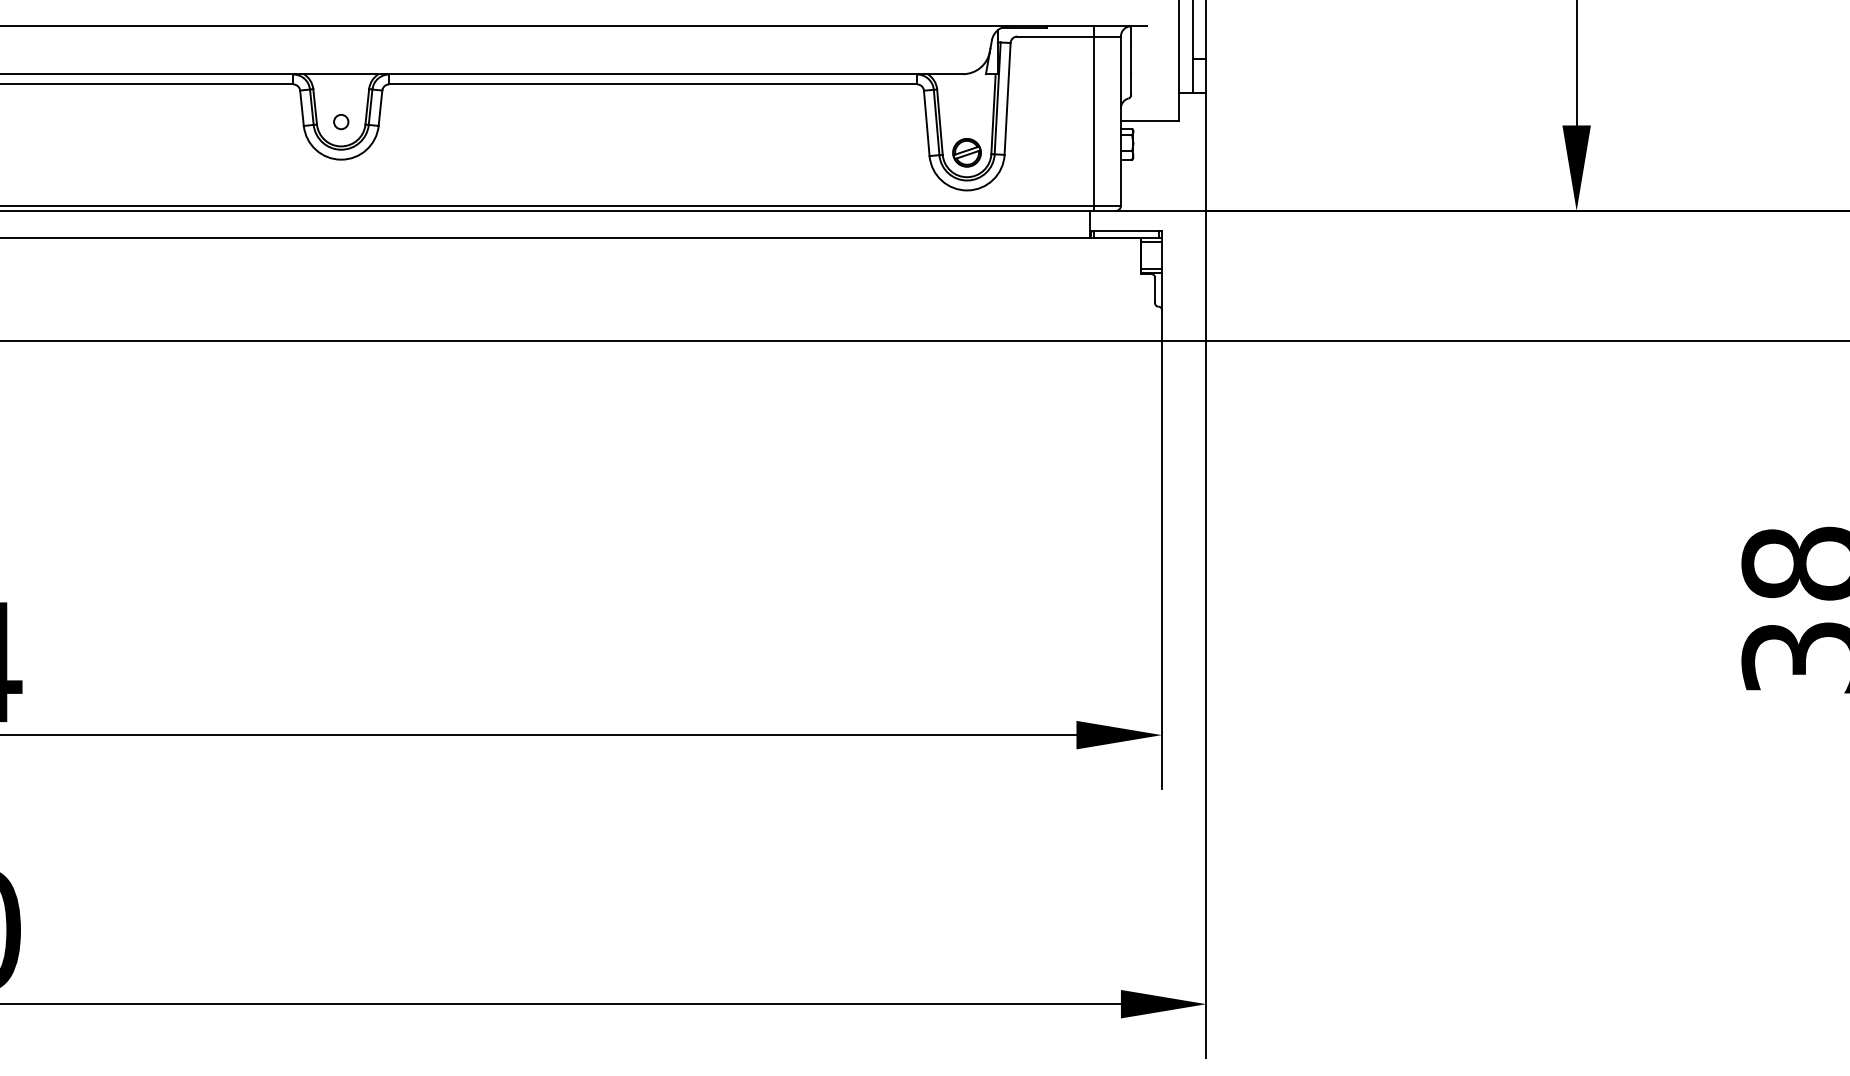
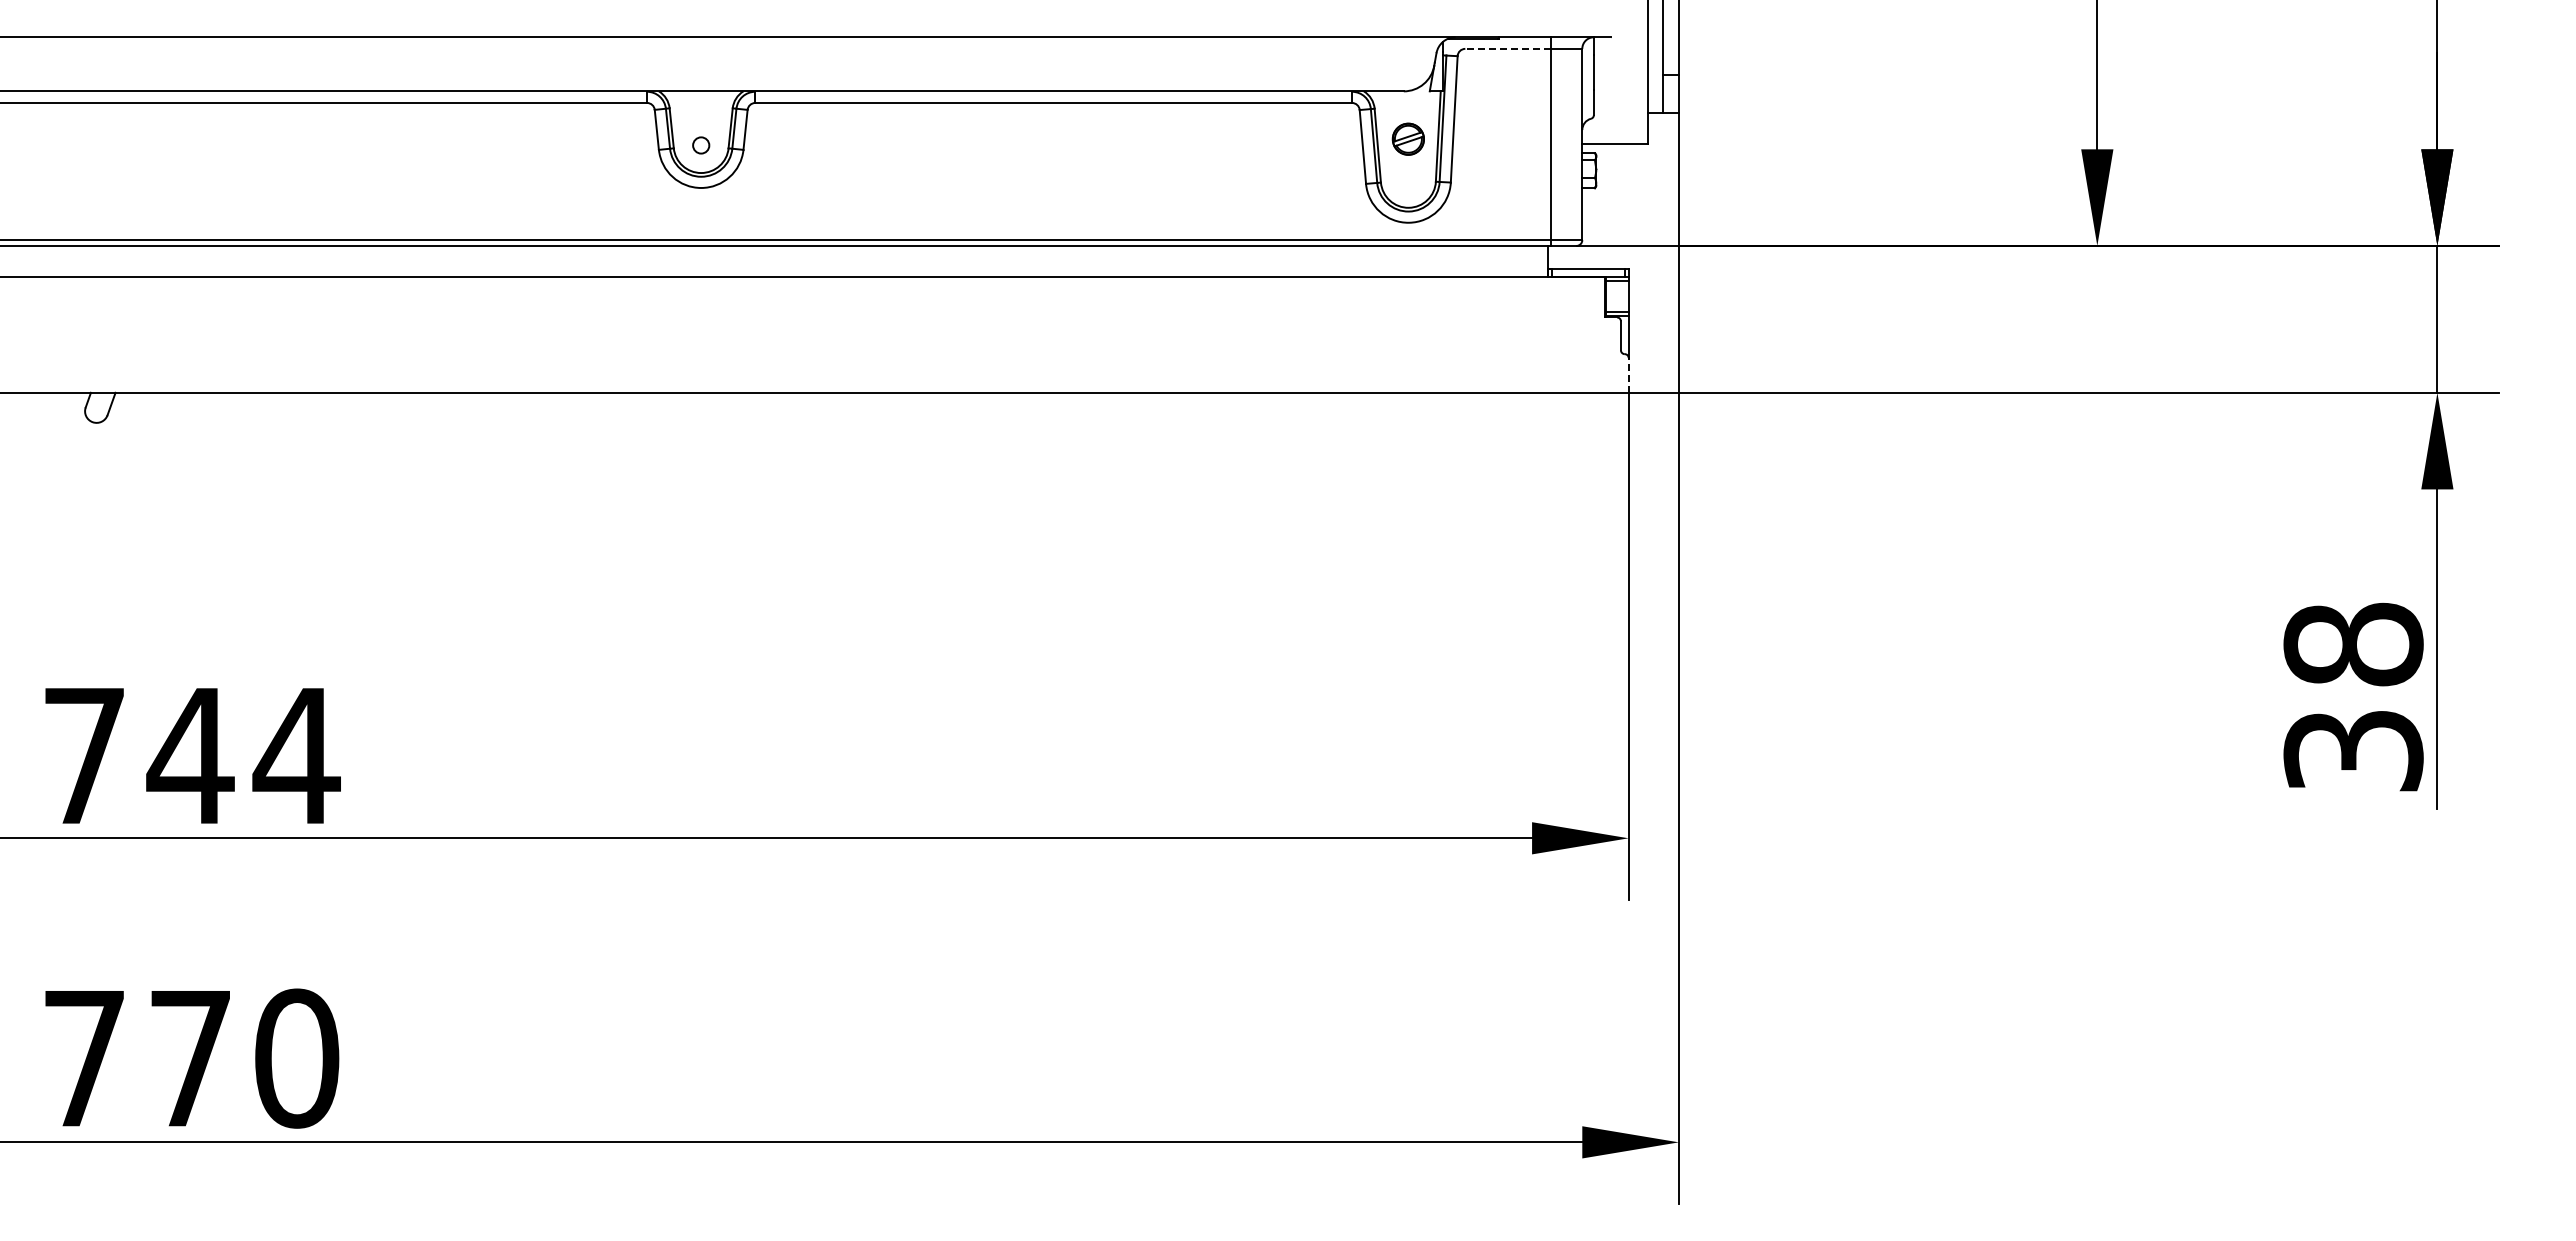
line: (1054, 36) -> (1507, 48), solid -> dashed
part: (966, 152) -> (1407, 138), moved
line: (1161, 324) -> (1628, 374), solid -> dashed

